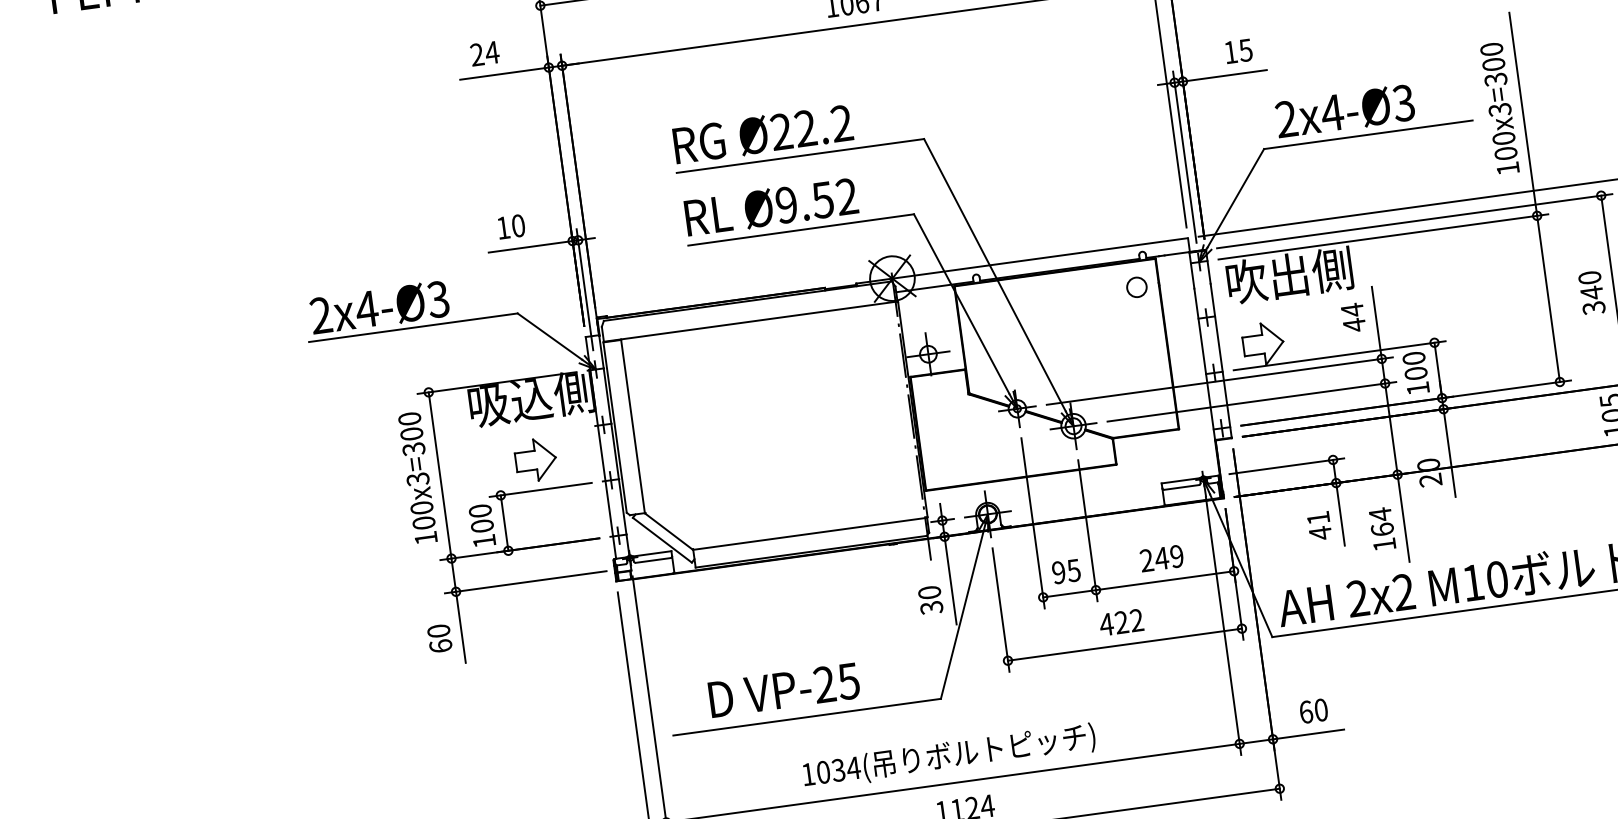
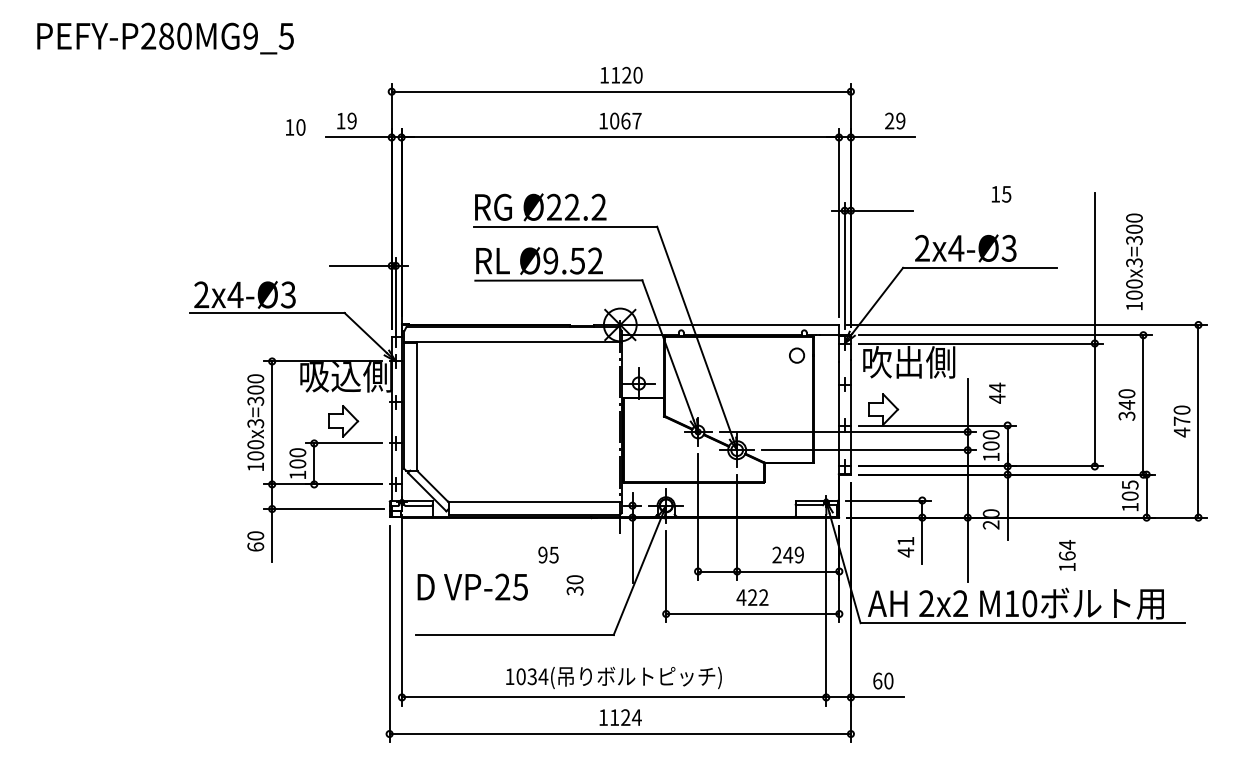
text: (1238, 51) -> (1001, 194), moved
text: (484, 52) -> (346, 120), 24 -> 19
text: (1499, 108) -> (1134, 261), moved
text: (511, 226) -> (295, 127), moved
text: (1353, 316) -> (997, 392), moved
text: (1382, 528) -> (1067, 555), moved
text: (1066, 570) -> (548, 554), moved
text: (929, 600) -> (574, 585), moved
text: (783, 689) -> (472, 586), moved

